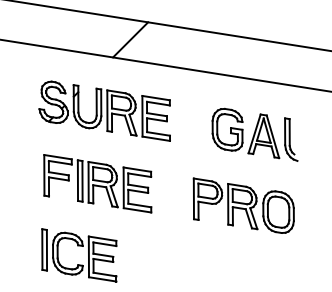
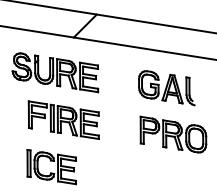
part: (104, 110) -> (55, 72), moved
part: (243, 205) -> (173, 134), moved

